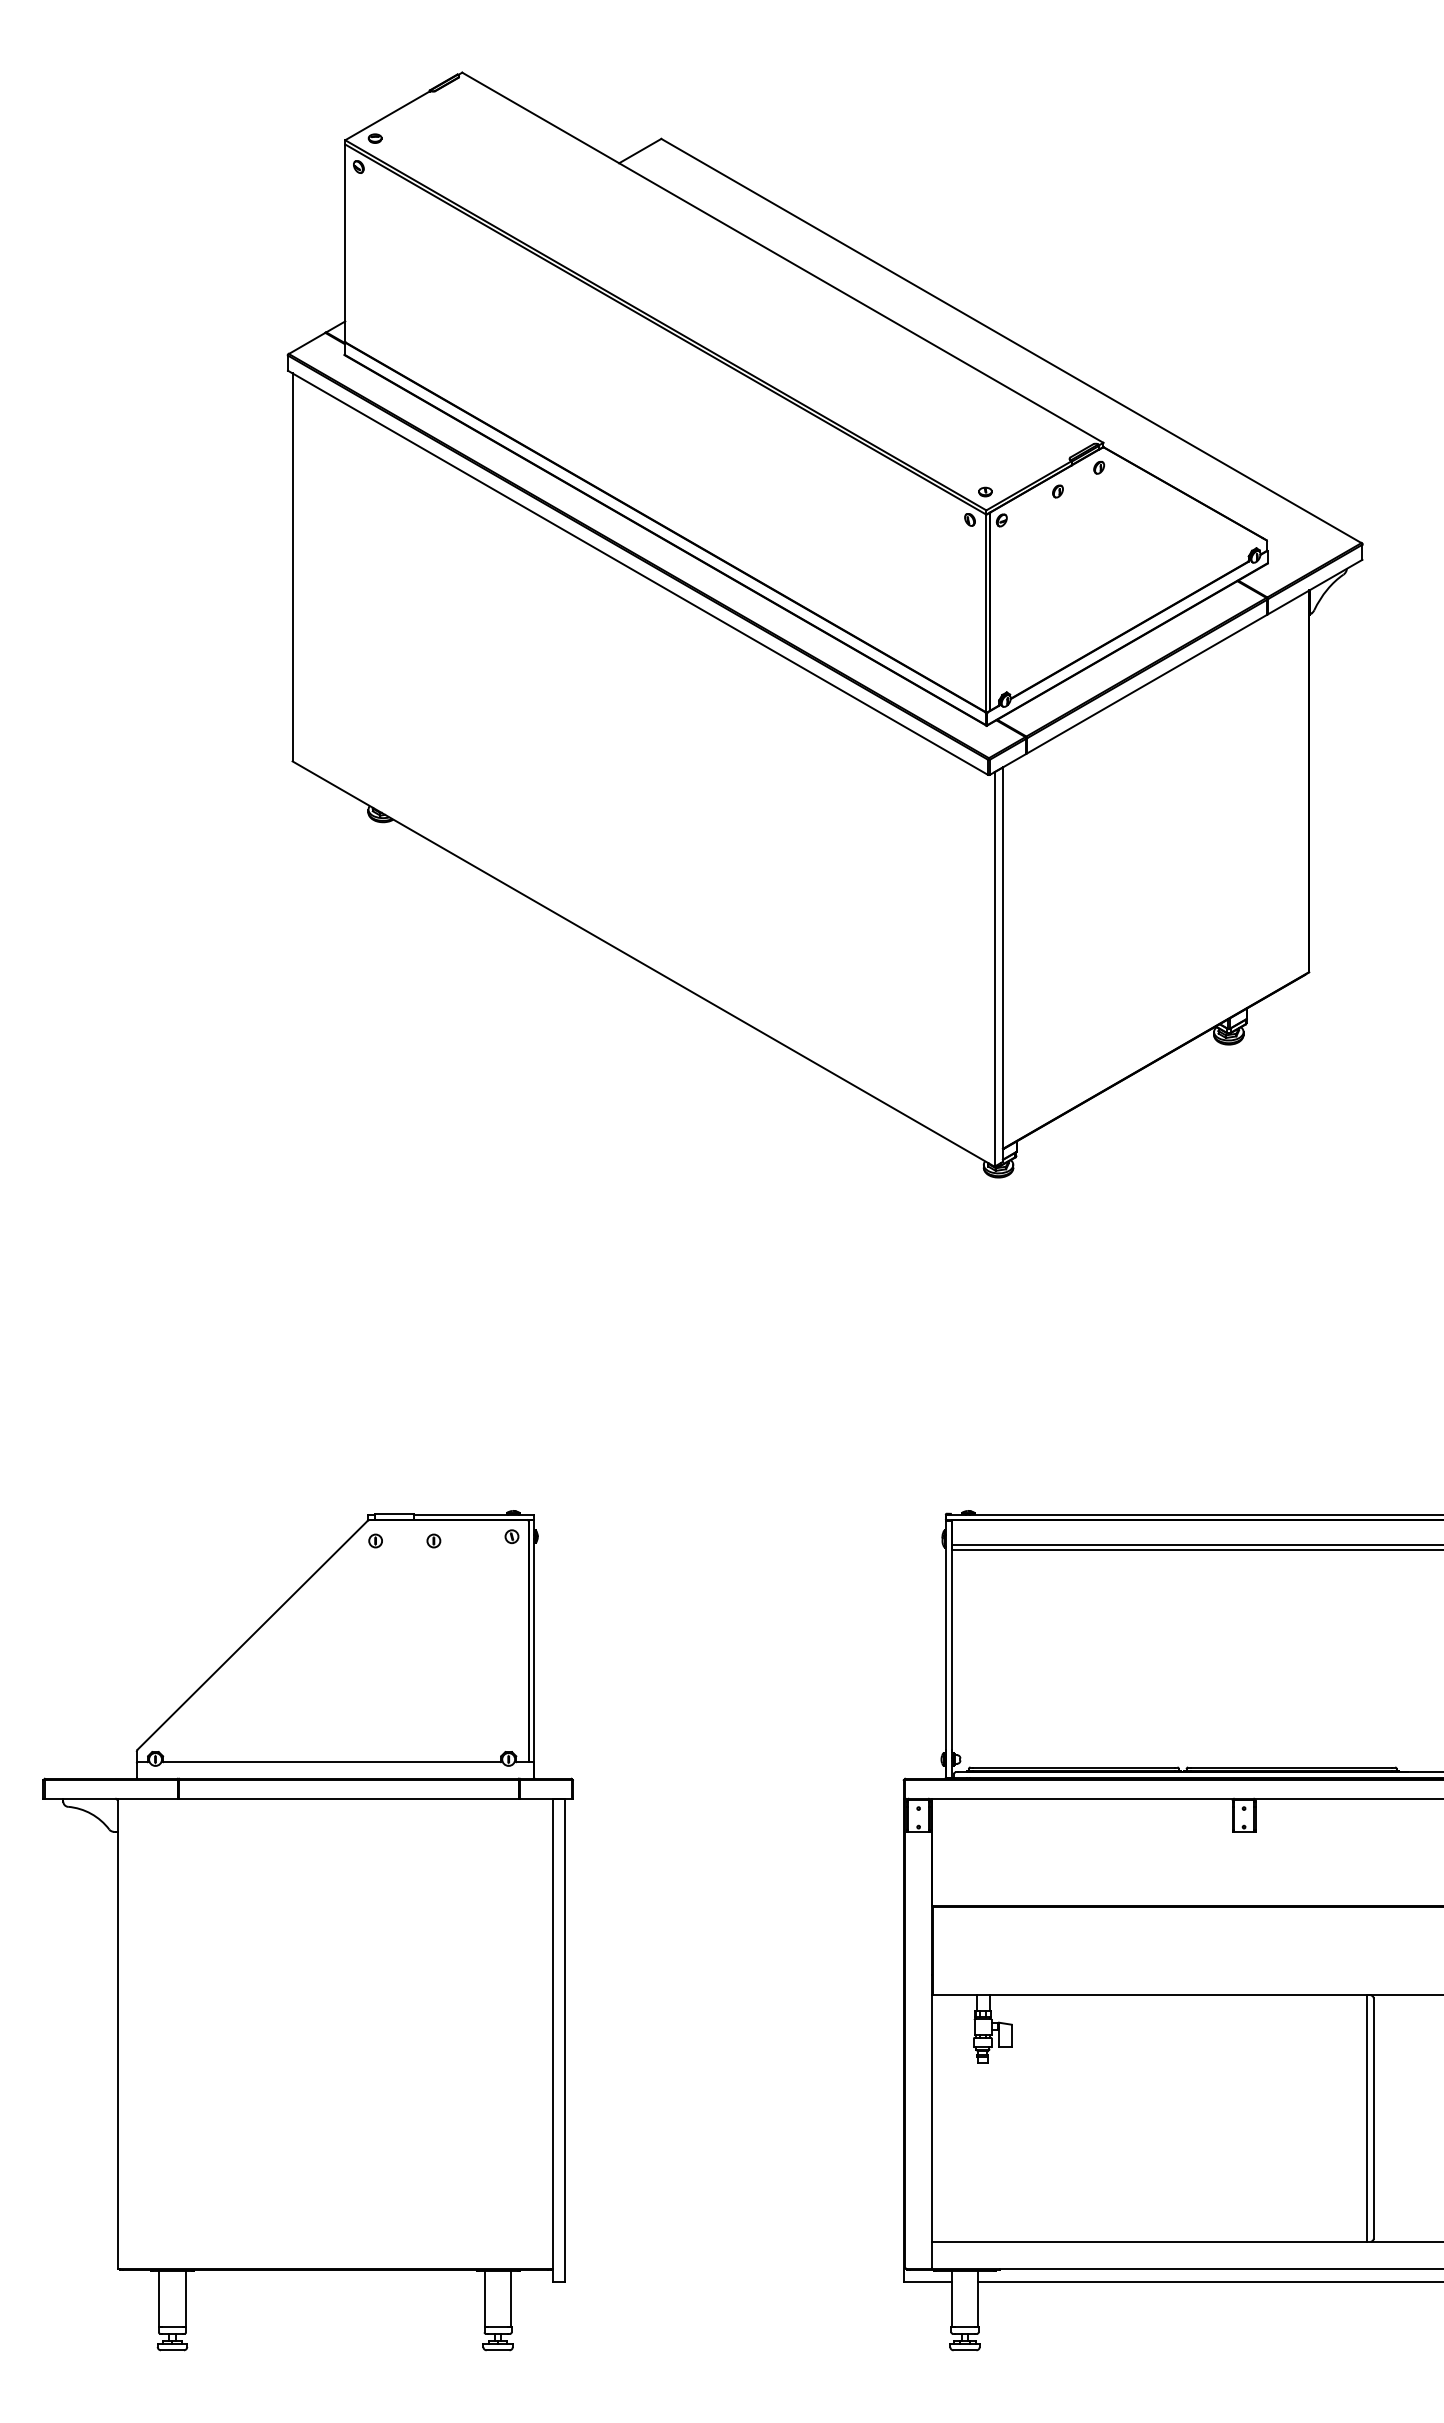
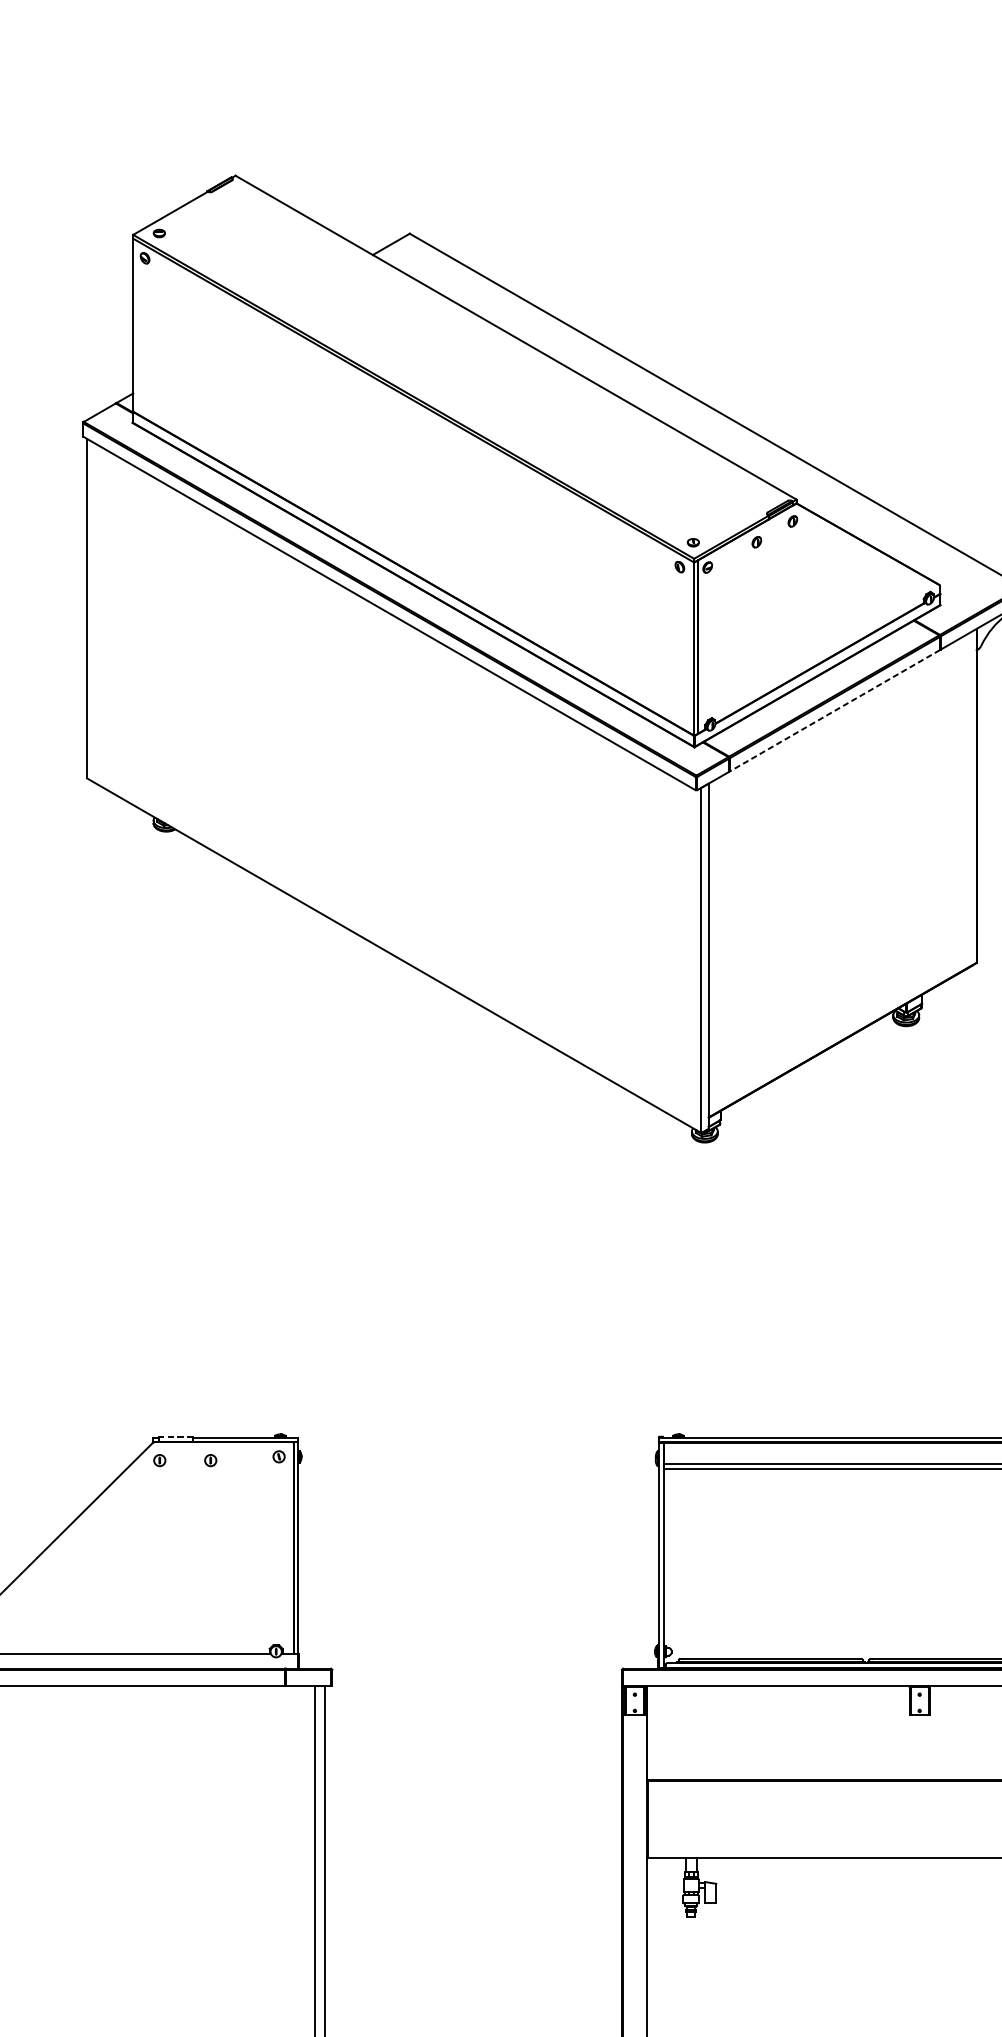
line: (1147, 684) -> (835, 711), solid -> dashed
line: (393, 1513) -> (175, 1436), solid -> dashed

